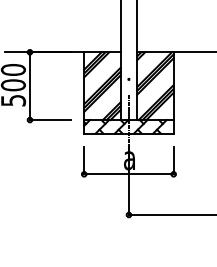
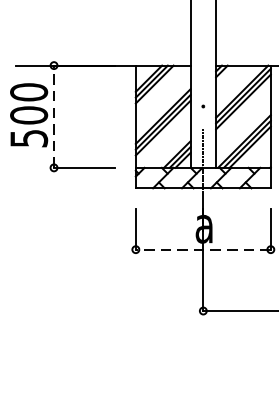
line: (29, 86) -> (53, 117), solid -> dashed
line: (128, 174) -> (202, 249), solid -> dashed

